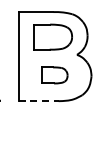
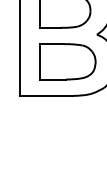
part: (54, 75) -> (67, 61), size x1.67
line: (39, 101) -> (47, 96), dashed -> solid

